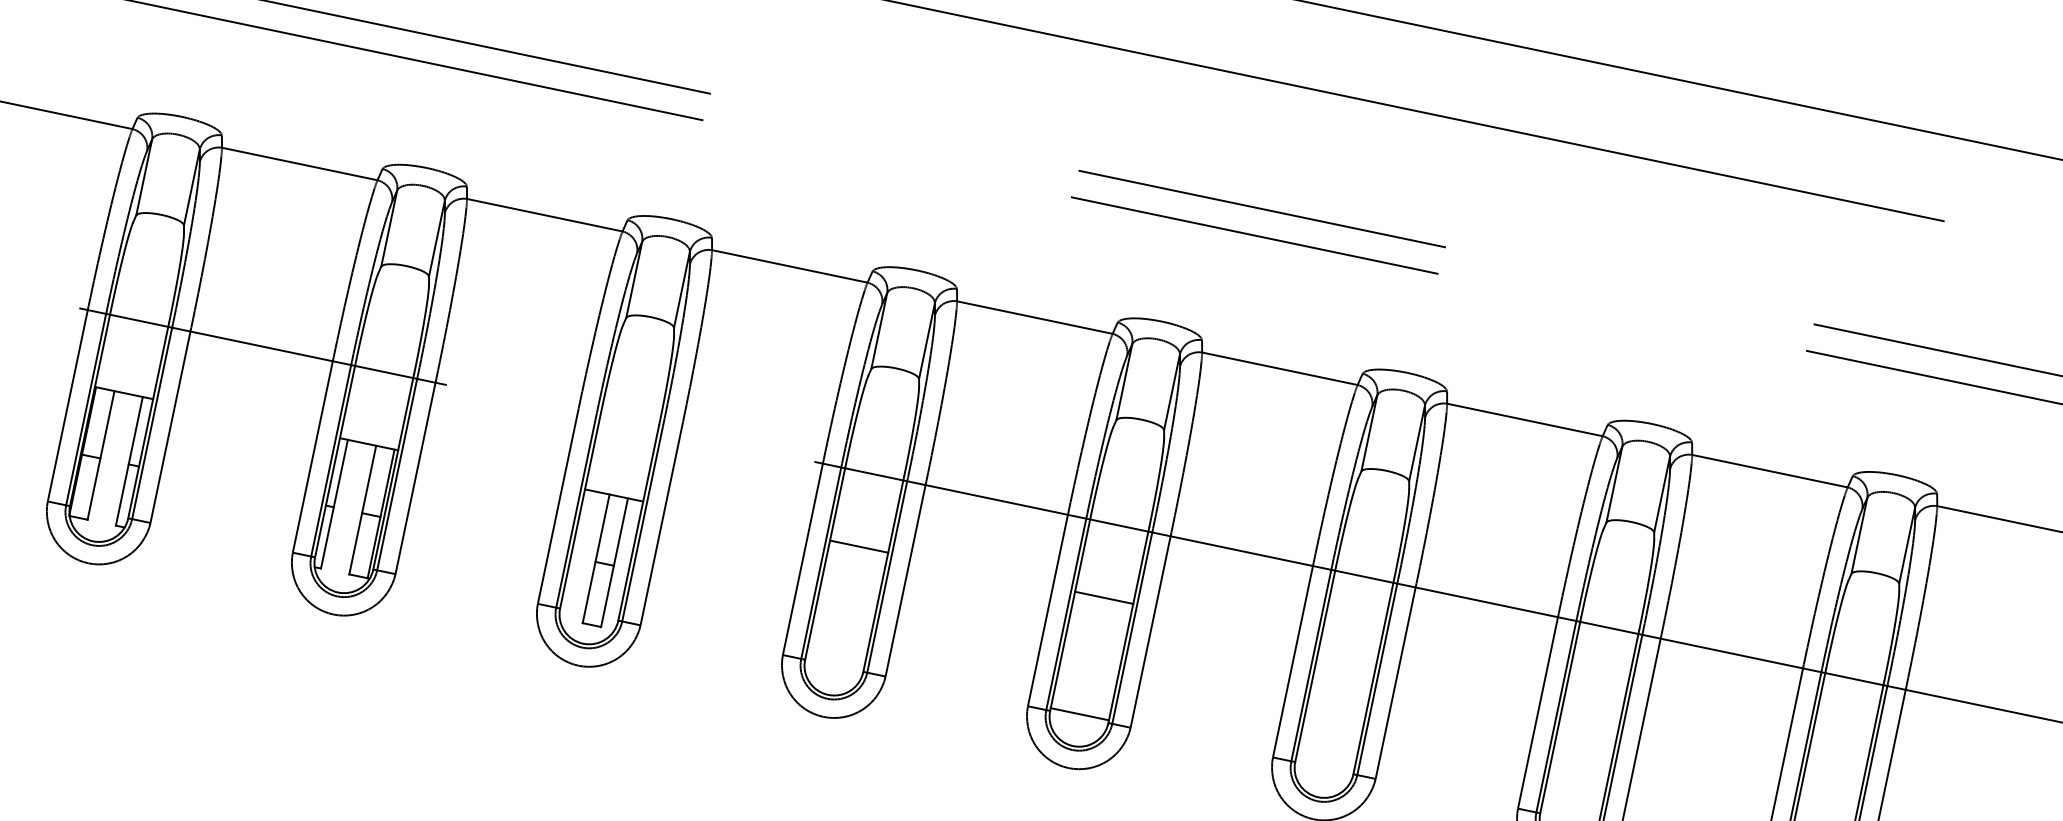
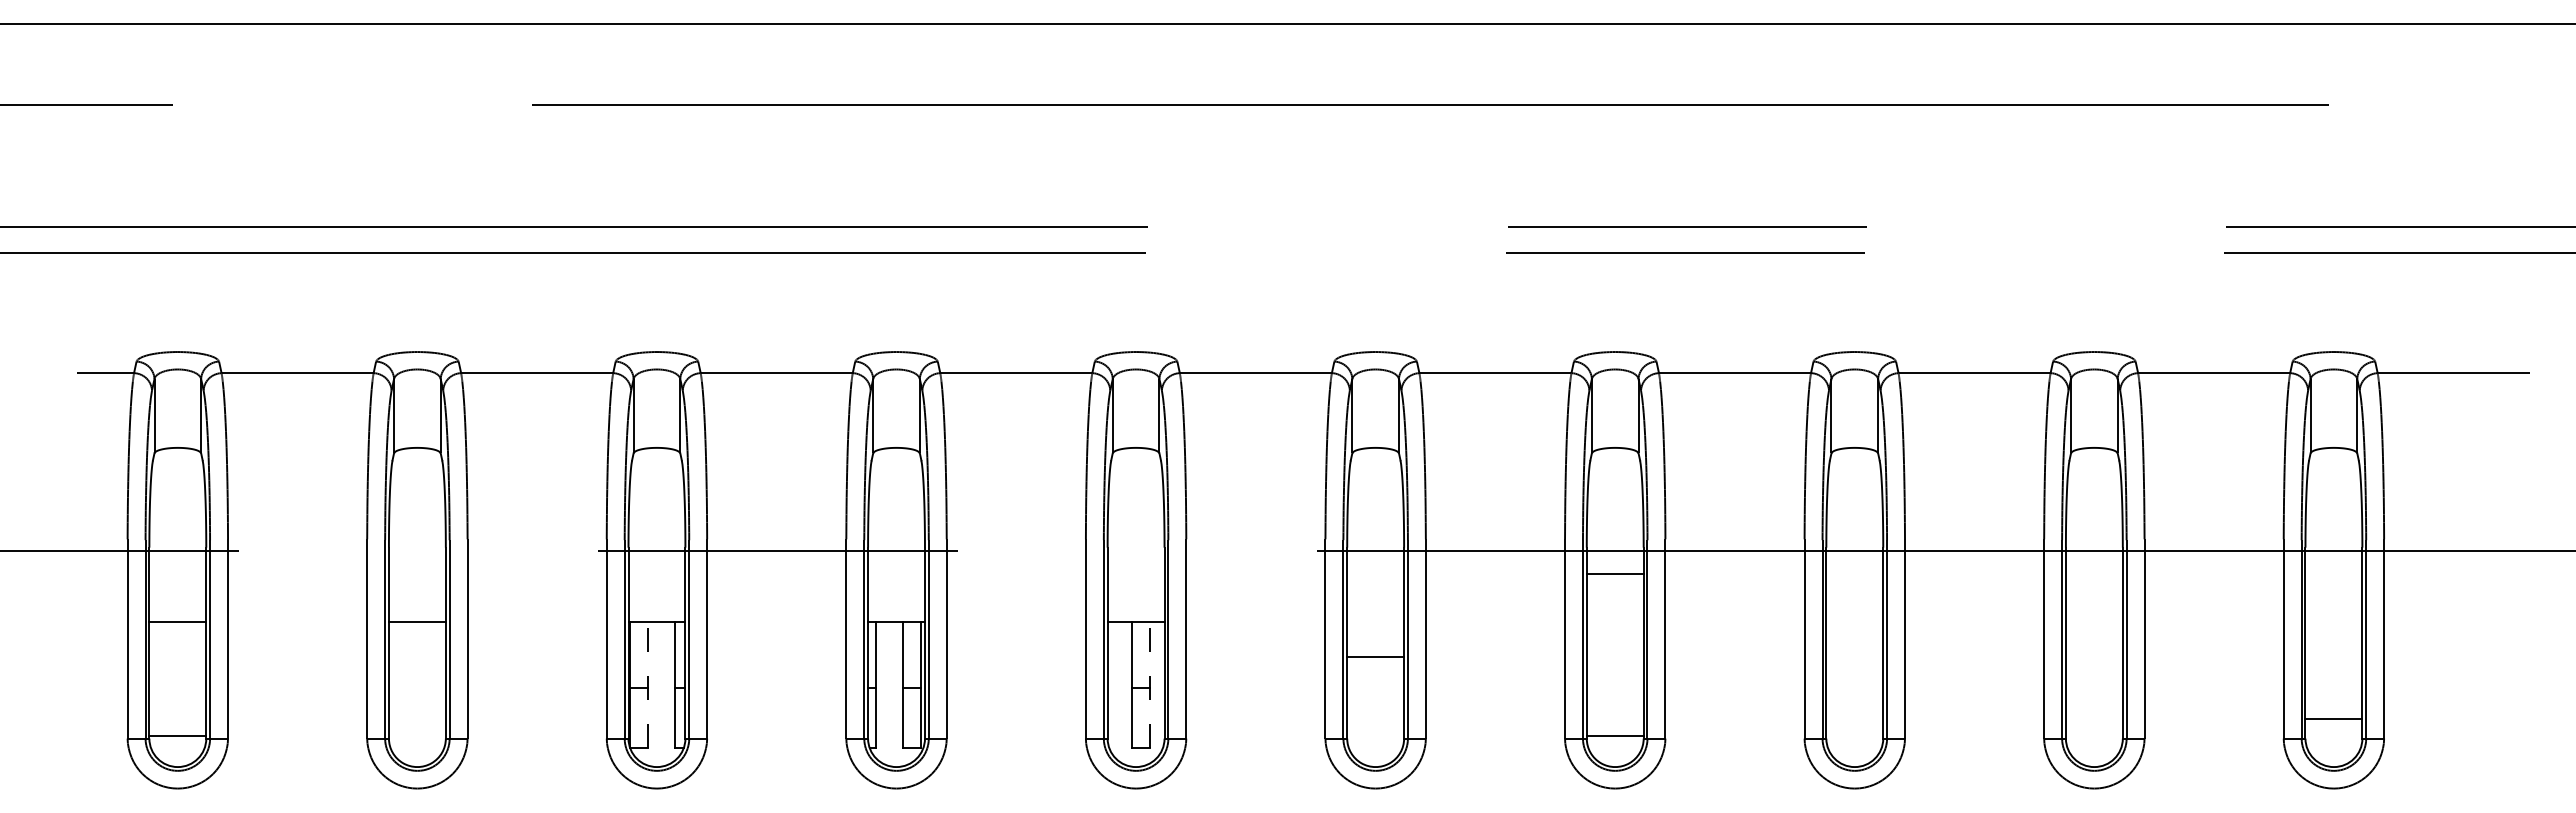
line: (100, 455) -> (647, 685), solid -> dashed
line: (858, 547) -> (1375, 657), moved
line: (614, 563) -> (1149, 685), solid -> dashed
line: (1103, 598) -> (1614, 574), moved

